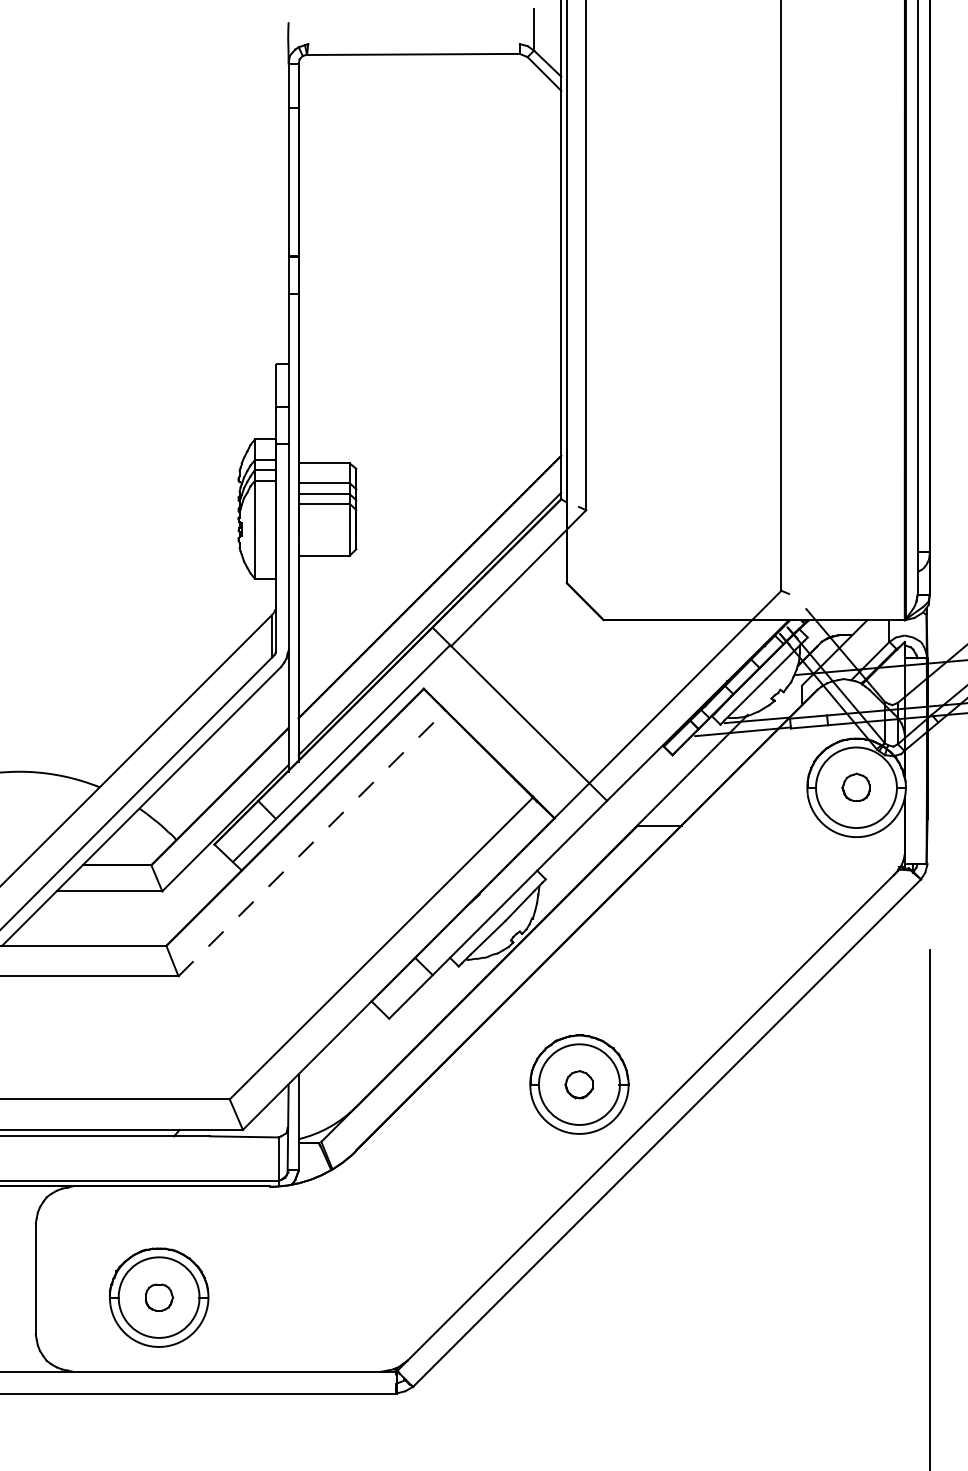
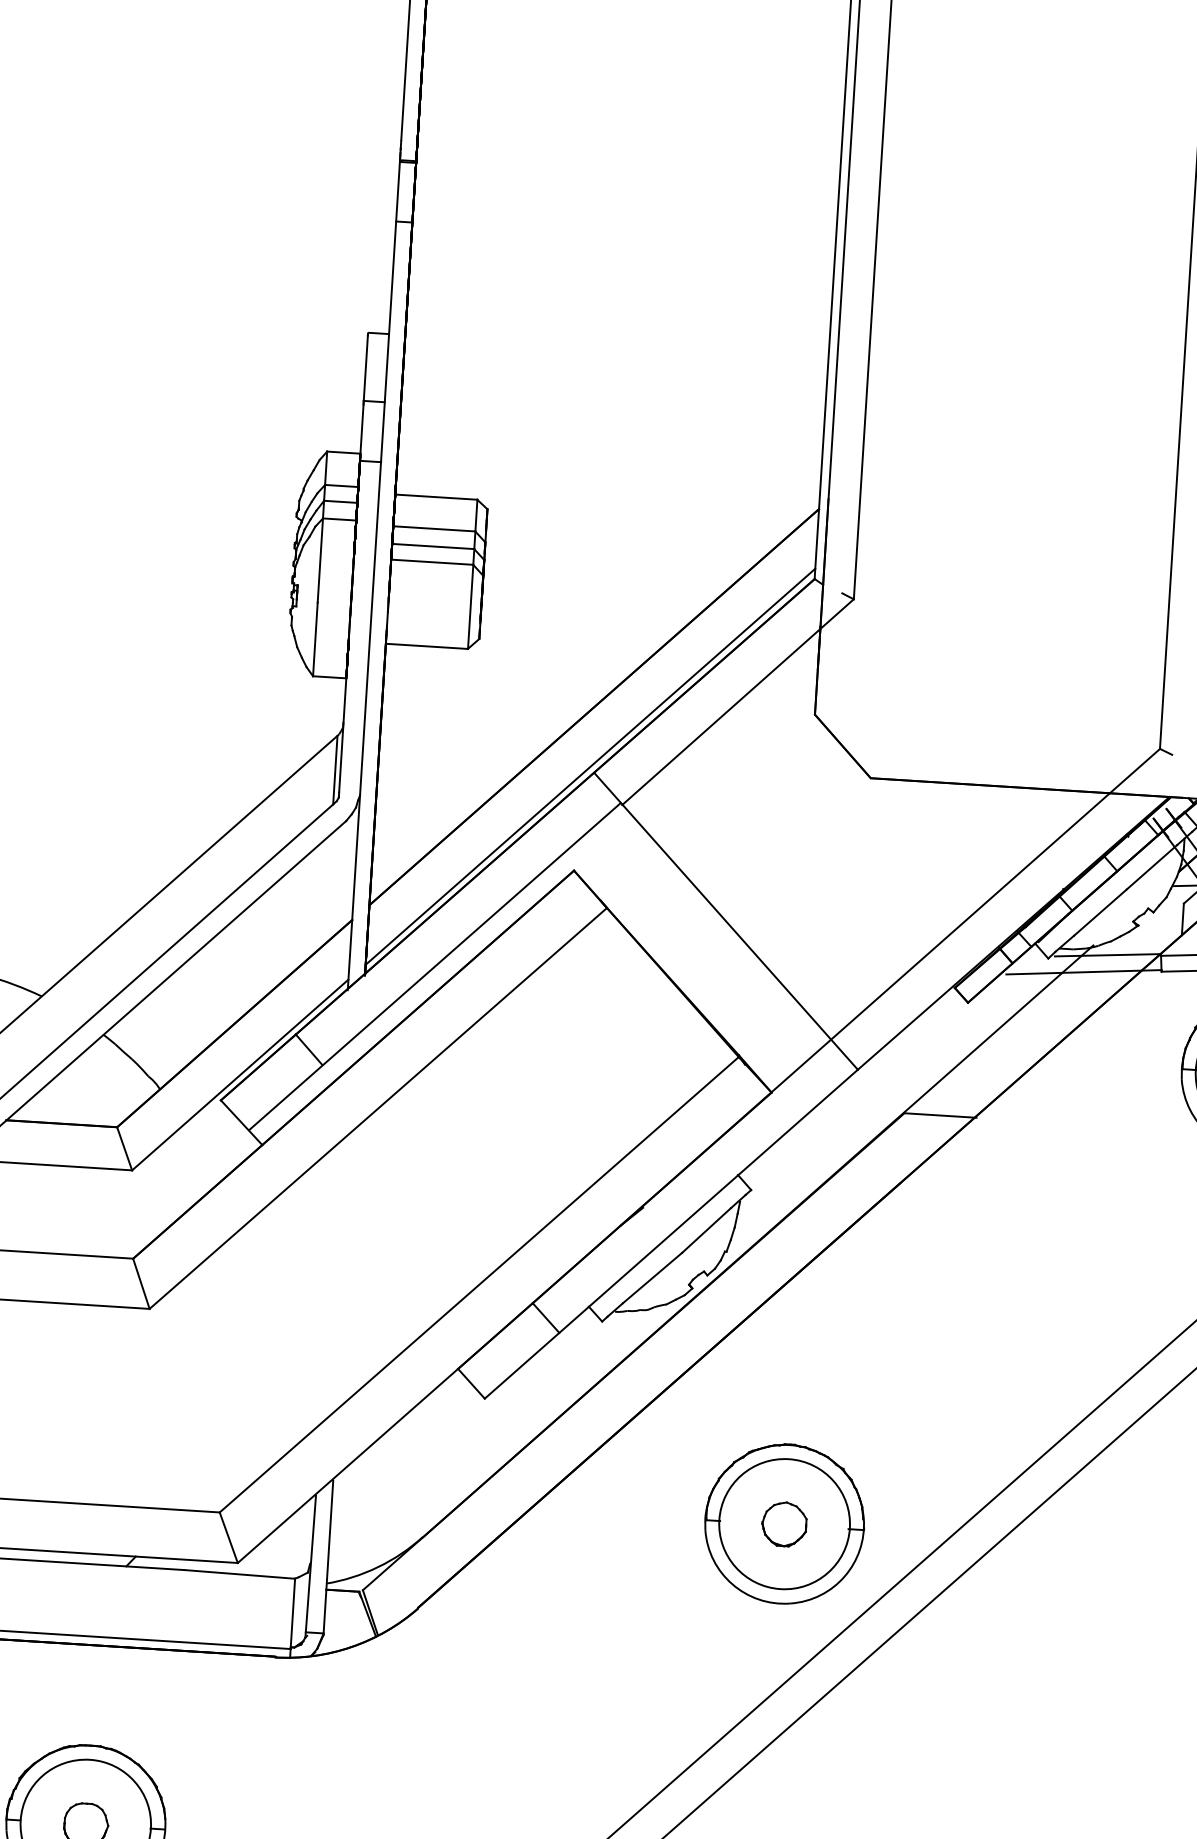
line: (312, 843) -> (378, 1108), dashed -> solid

